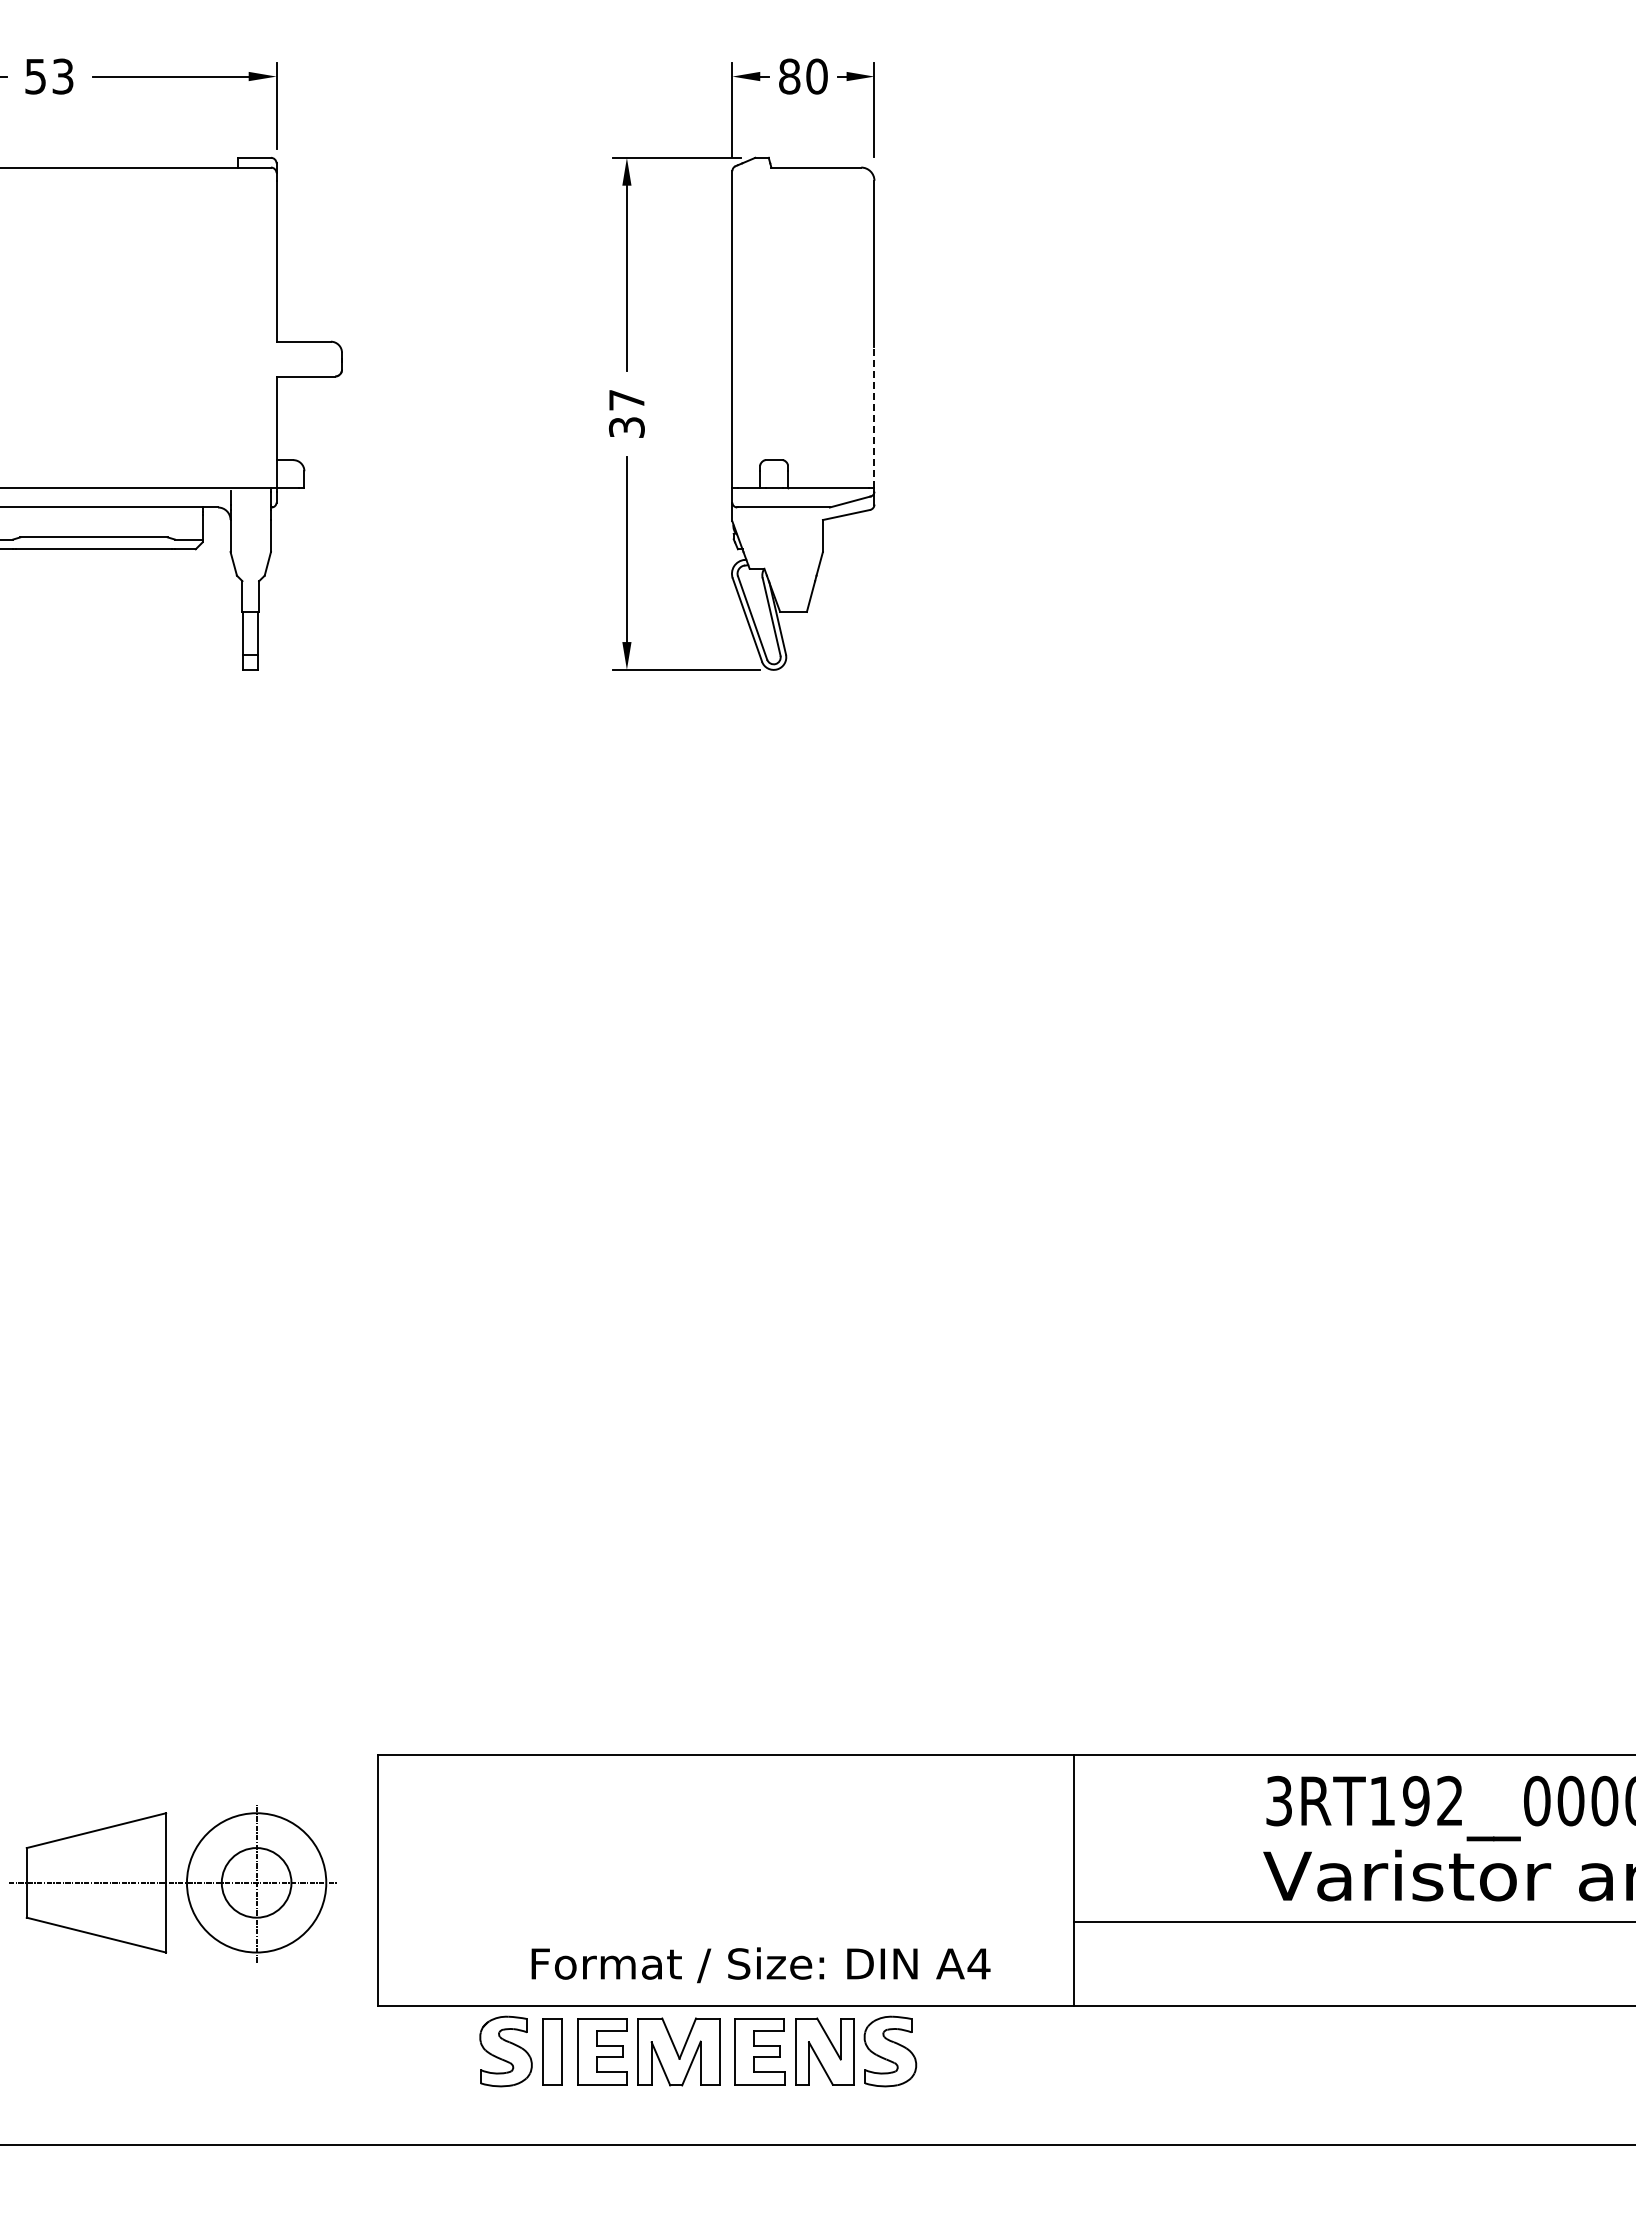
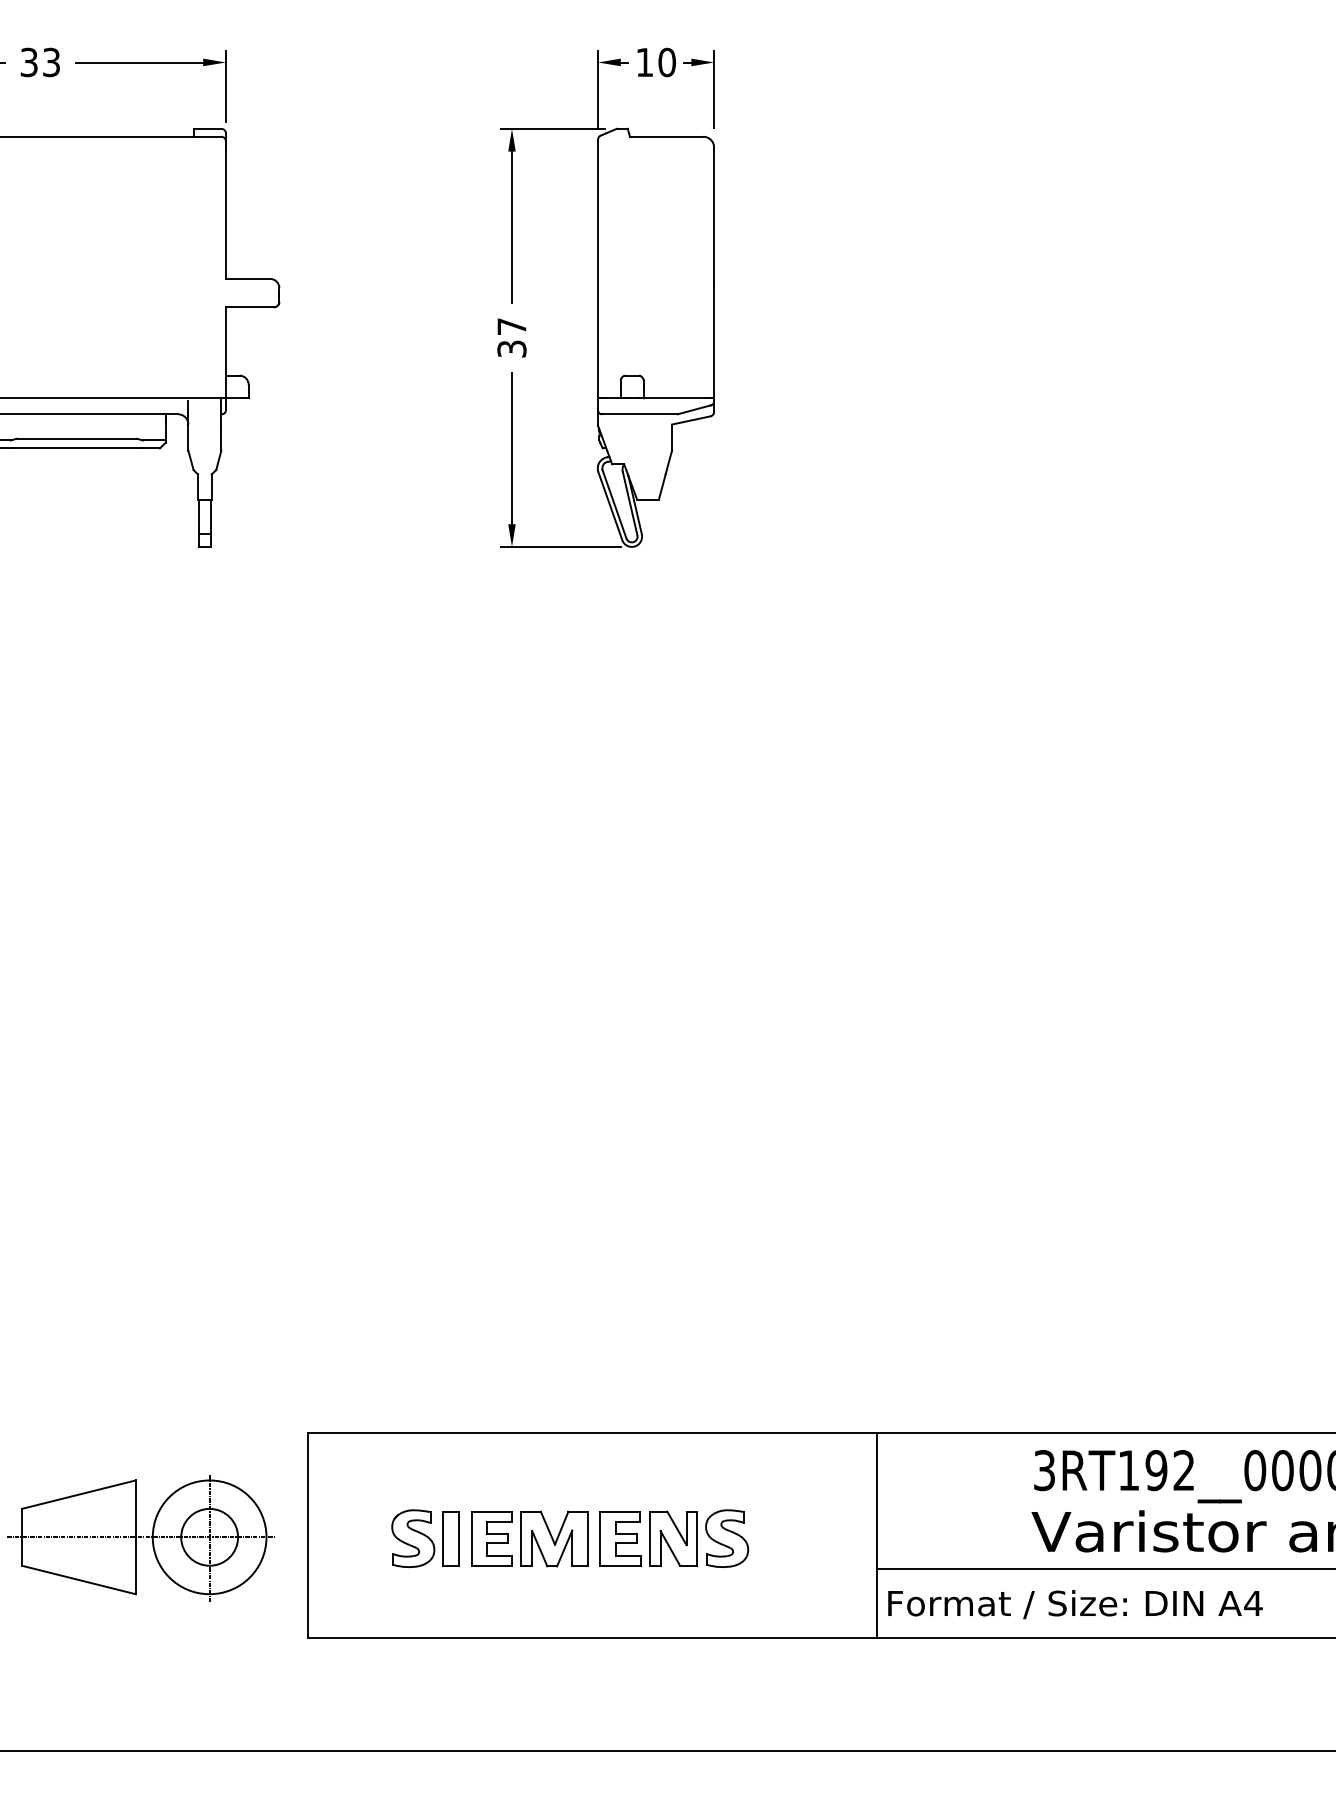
text: (35, 75) -> (29, 61), 53 -> 33
text: (789, 76) -> (644, 62), 80 -> 10
line: (874, 417) -> (714, 340), dashed -> solid
text: (760, 1965) -> (1075, 1604), moved
part: (698, 2051) -> (570, 1538), moved

